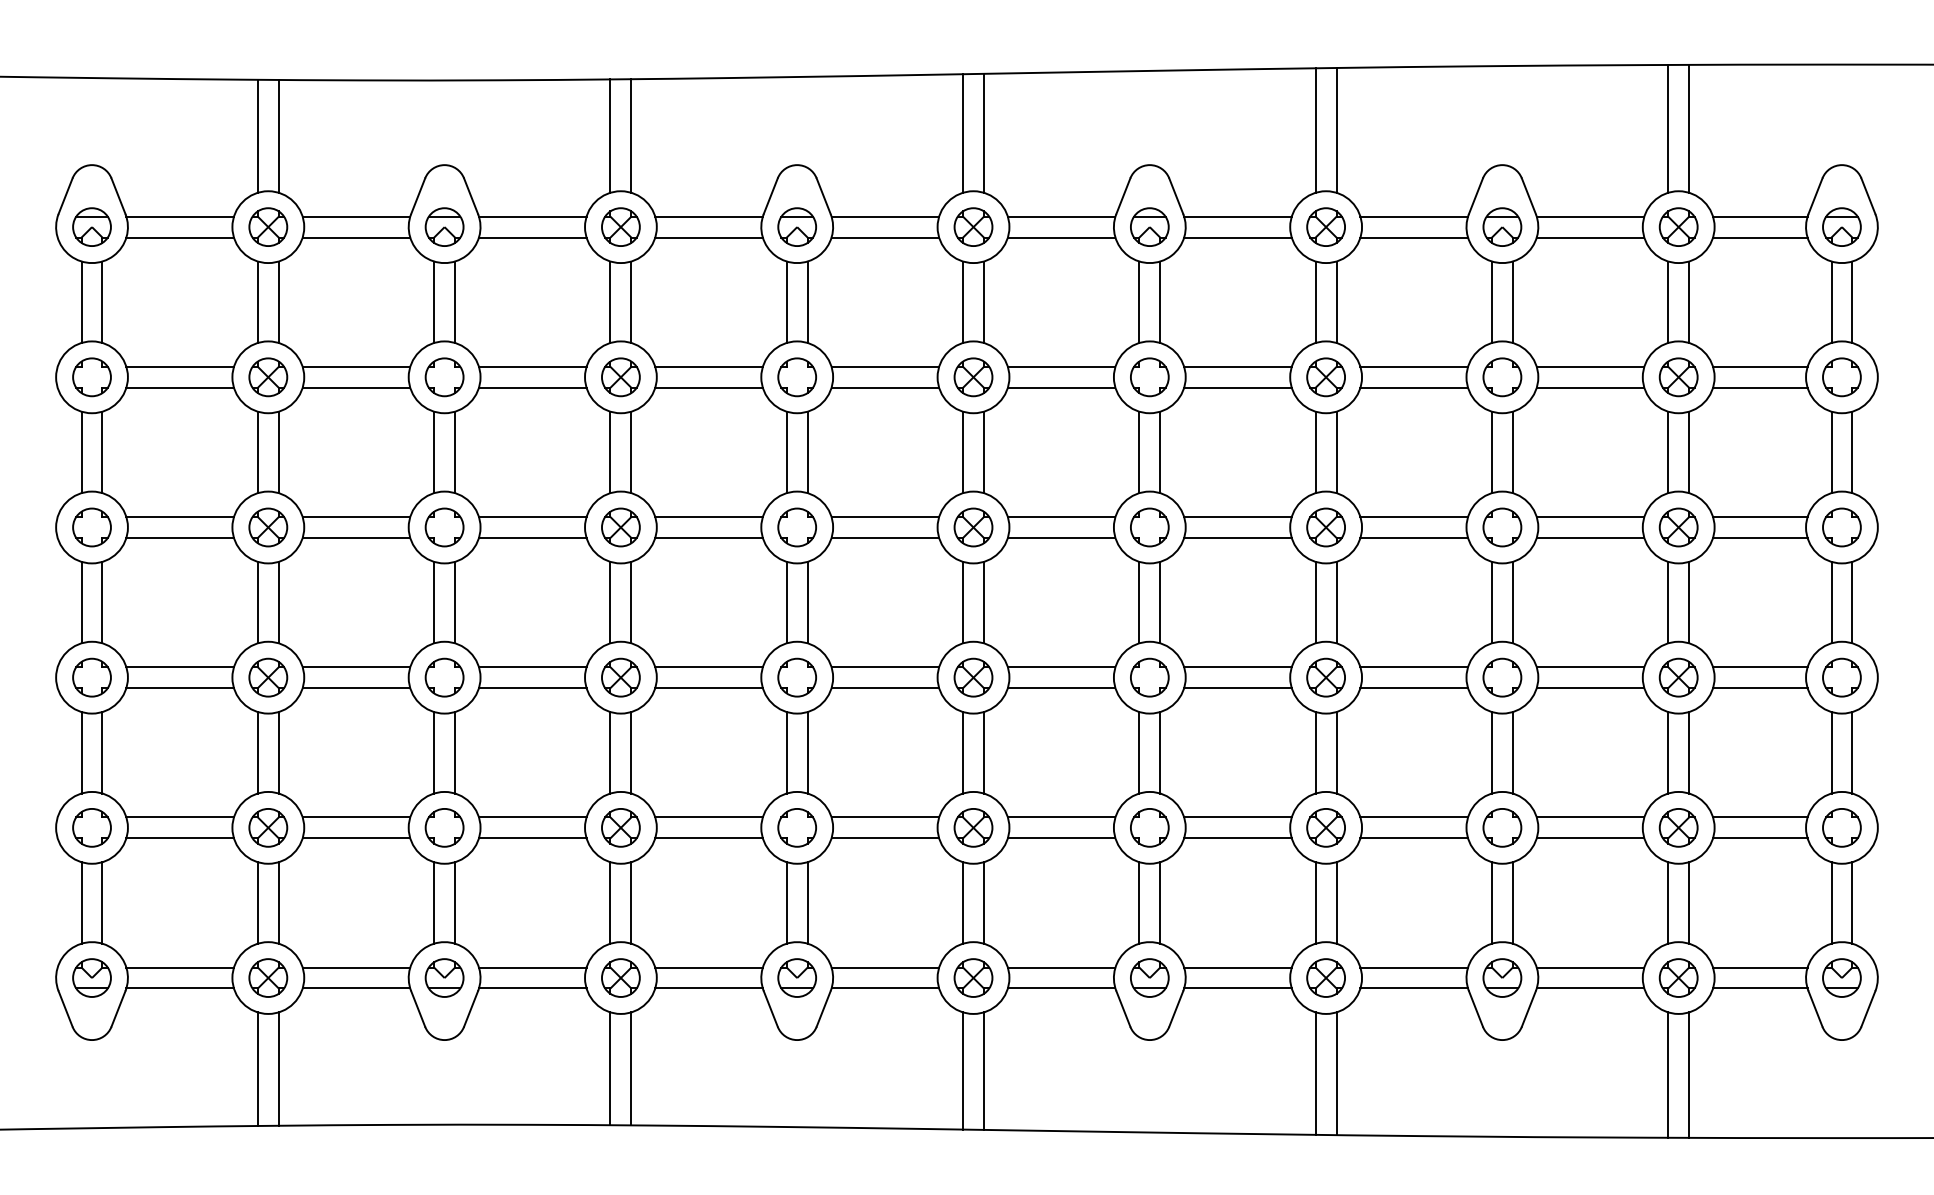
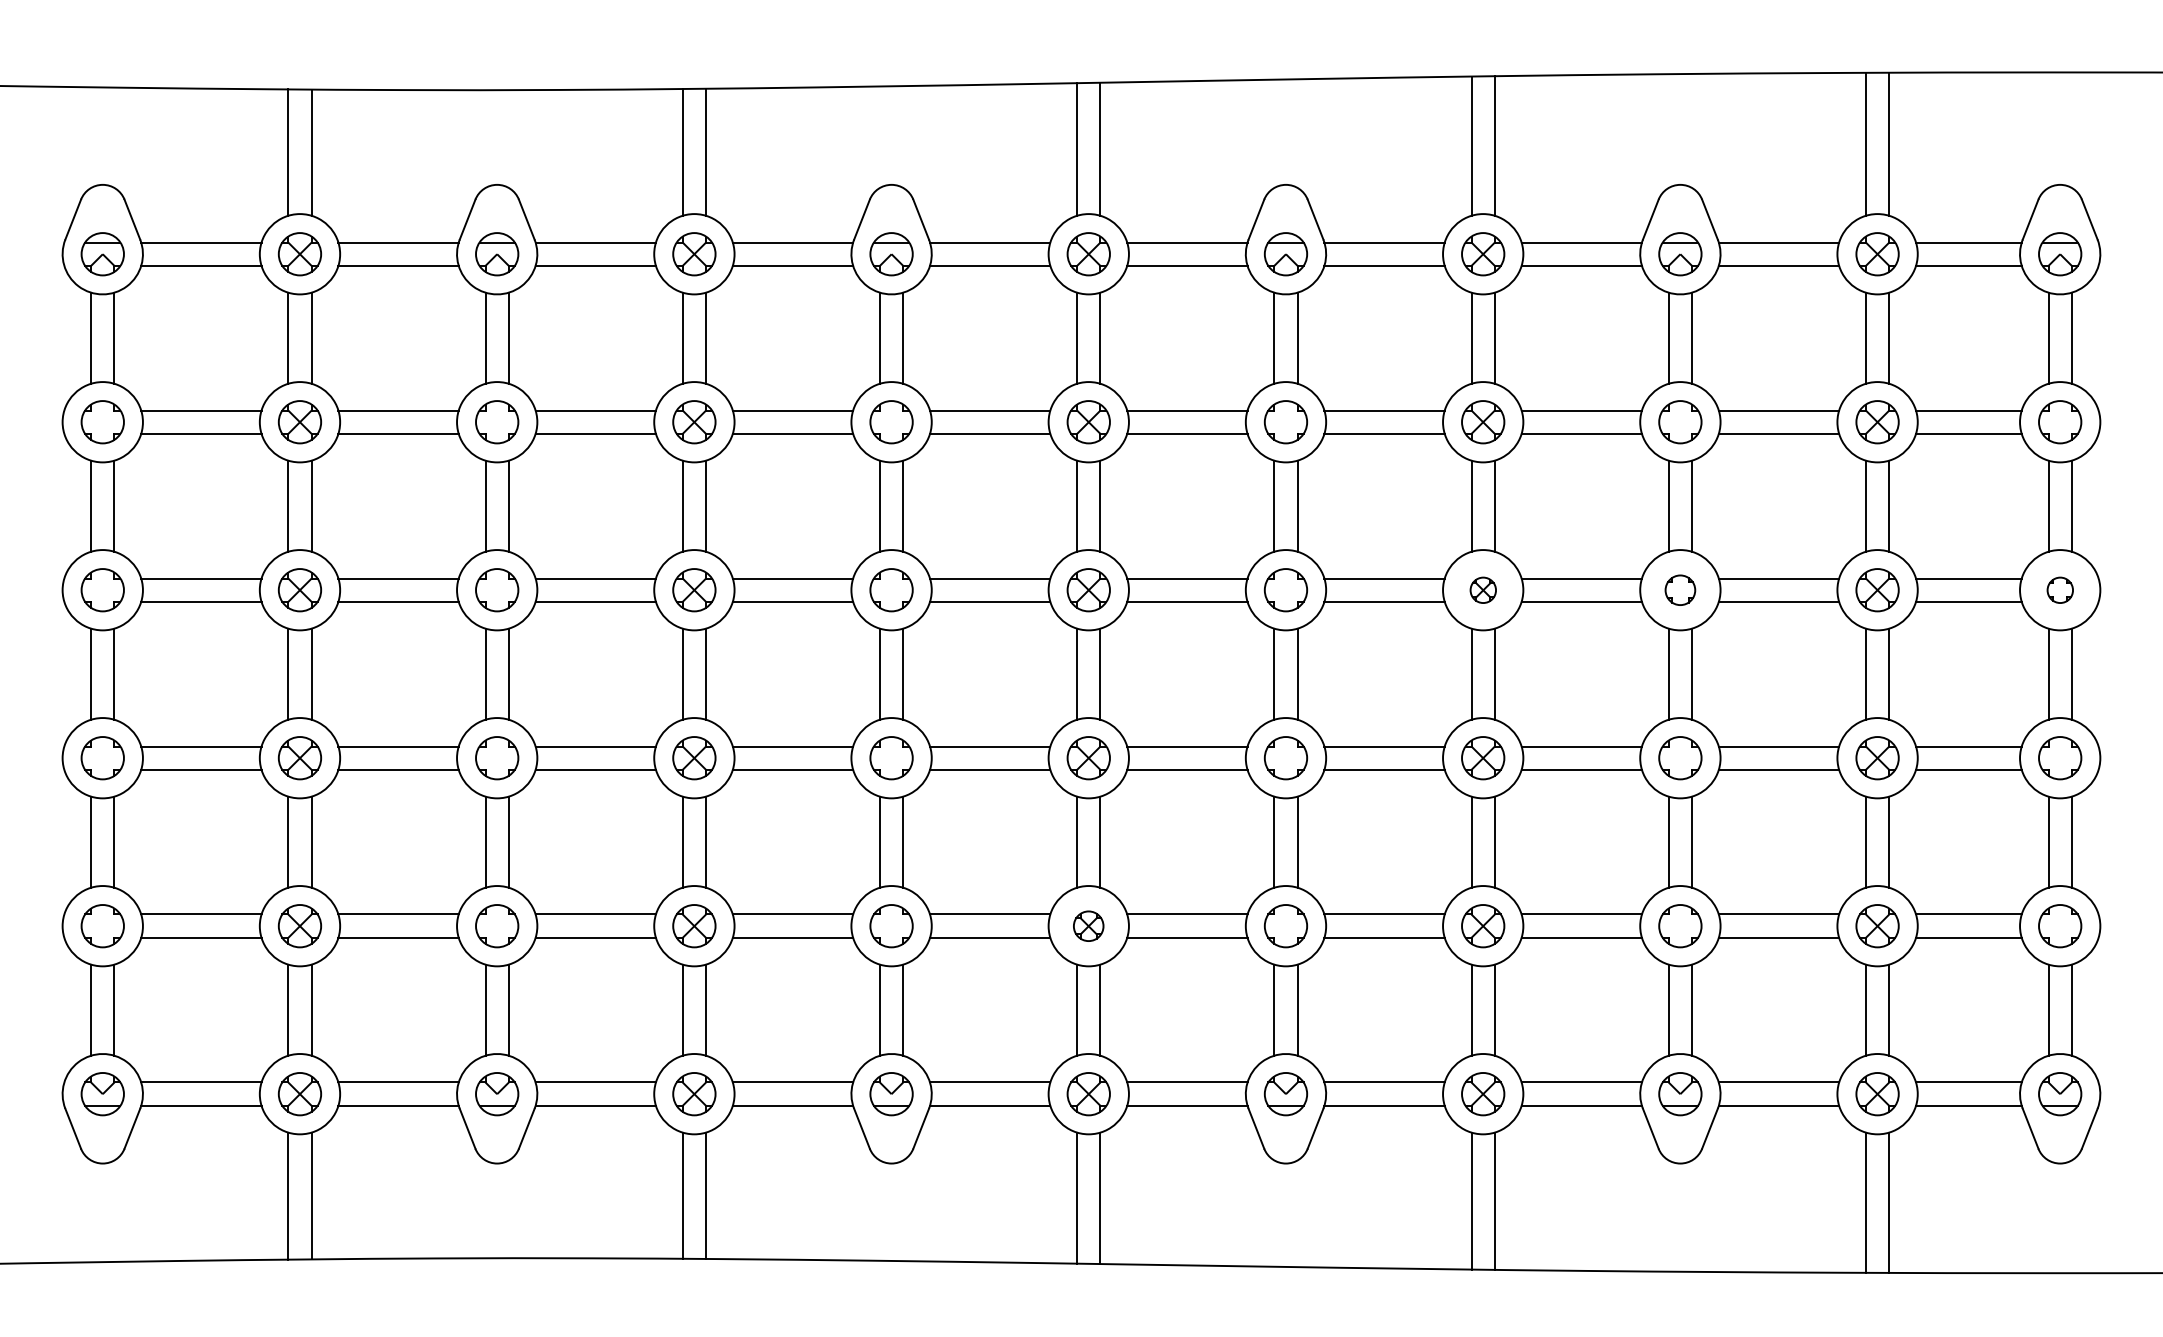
part: (1326, 527) -> (1483, 590), size x0.6
part: (1502, 527) -> (1680, 590), size x0.7
part: (1842, 527) -> (2060, 590), size x0.6
part: (973, 828) -> (1088, 926), size x0.7

